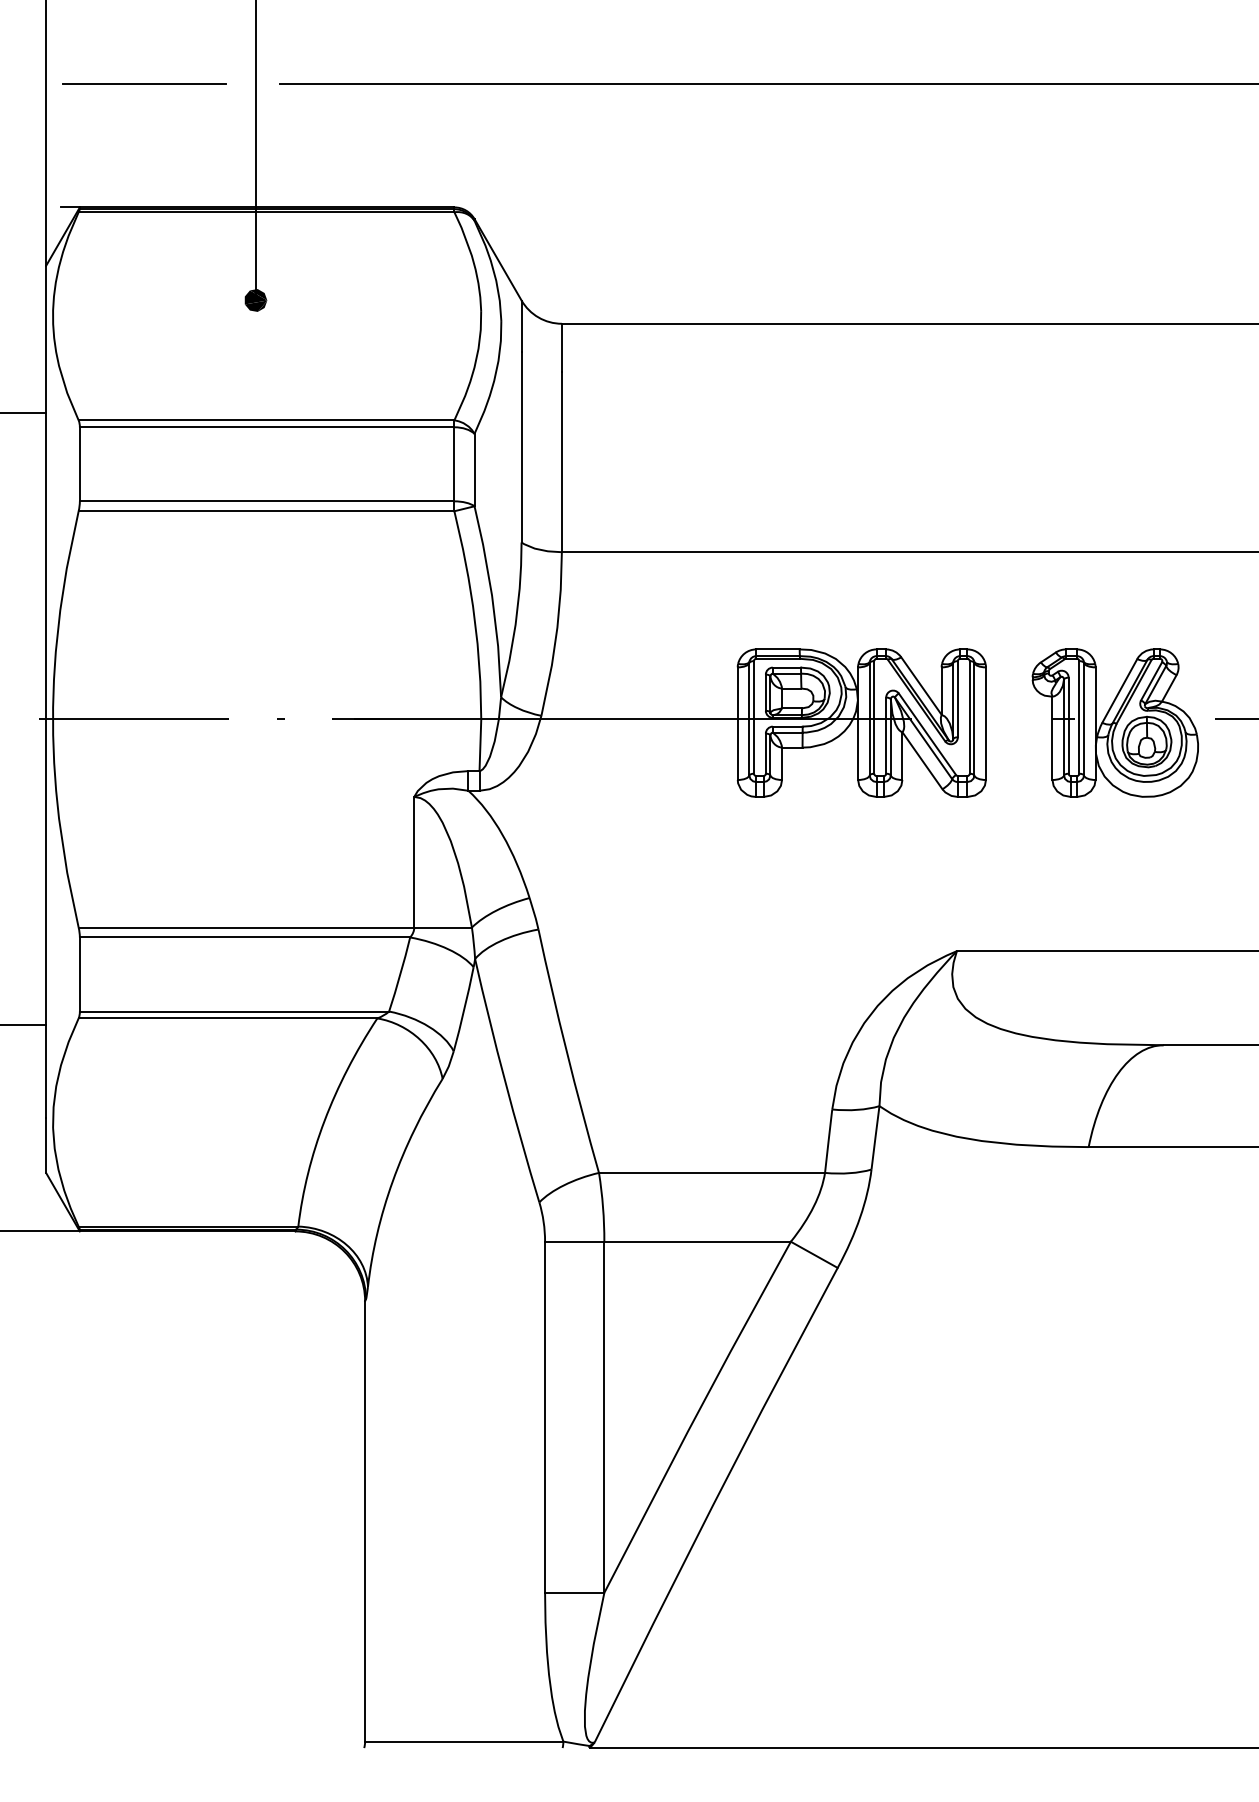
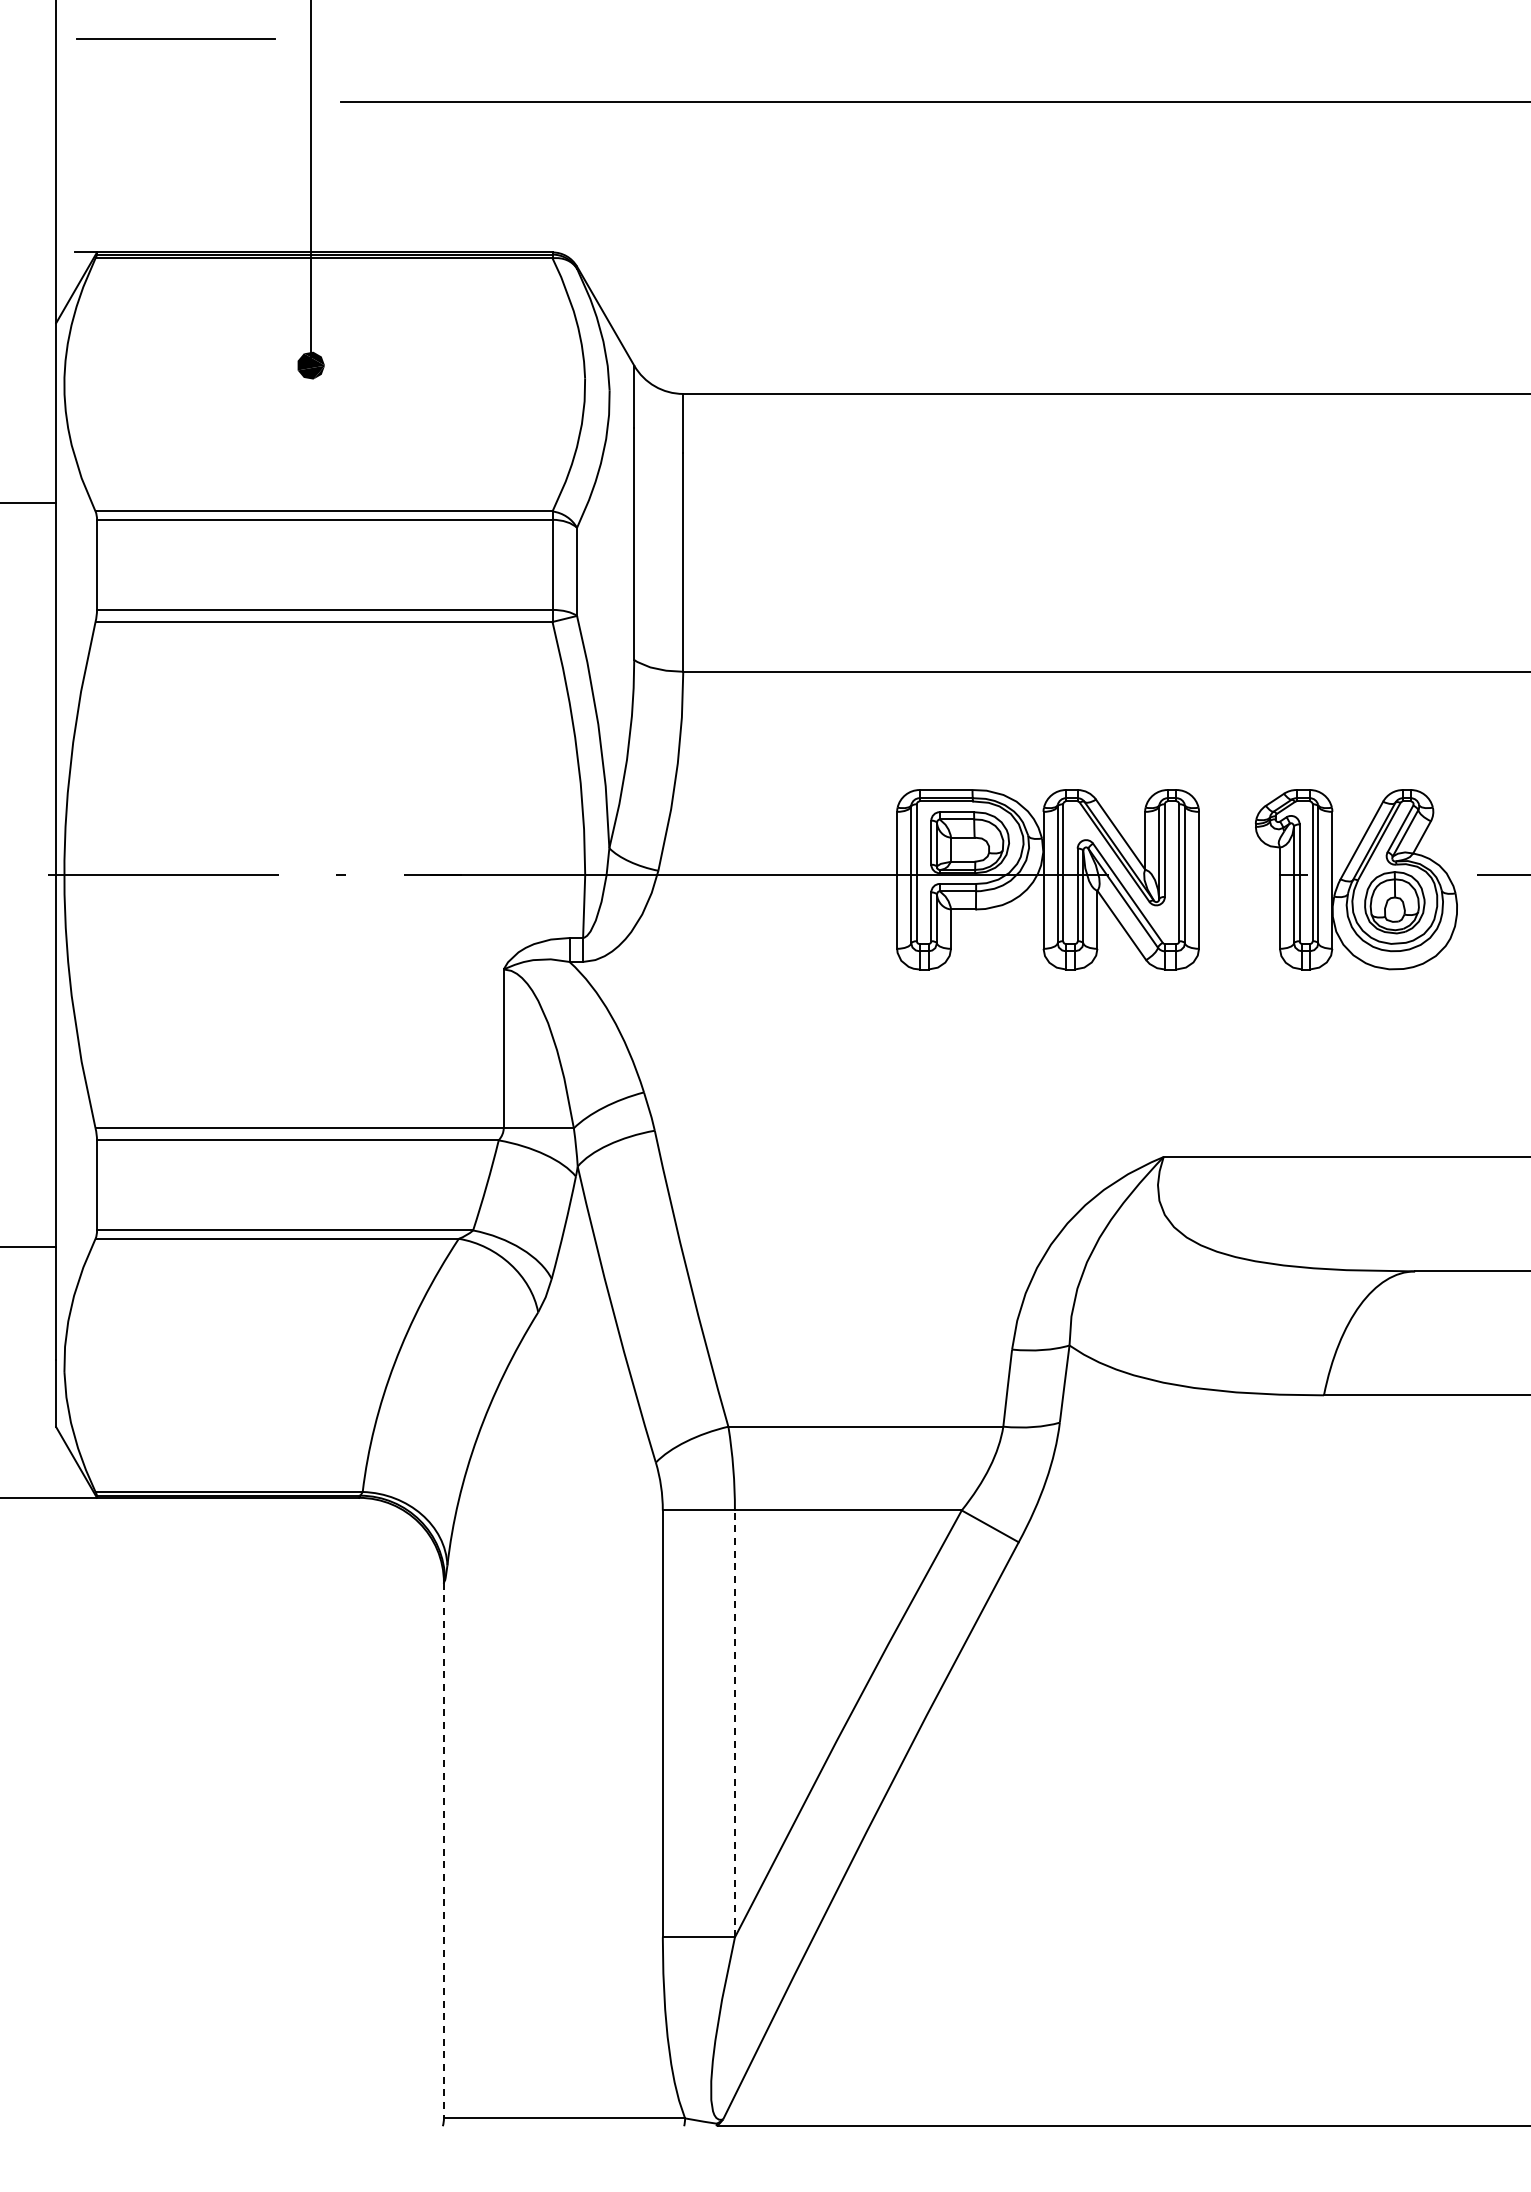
line: (144, 83) -> (175, 38), moved
line: (604, 1416) -> (734, 1723), solid -> dashed
line: (364, 1521) -> (443, 1850), solid -> dashed

